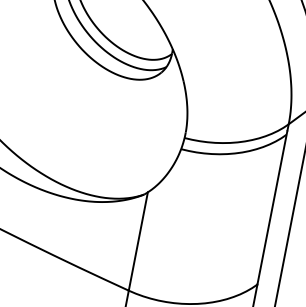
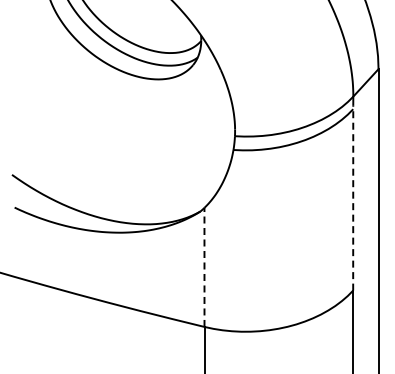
line: (272, 207) -> (353, 197), solid -> dashed
line: (138, 241) -> (204, 267), solid -> dashed

